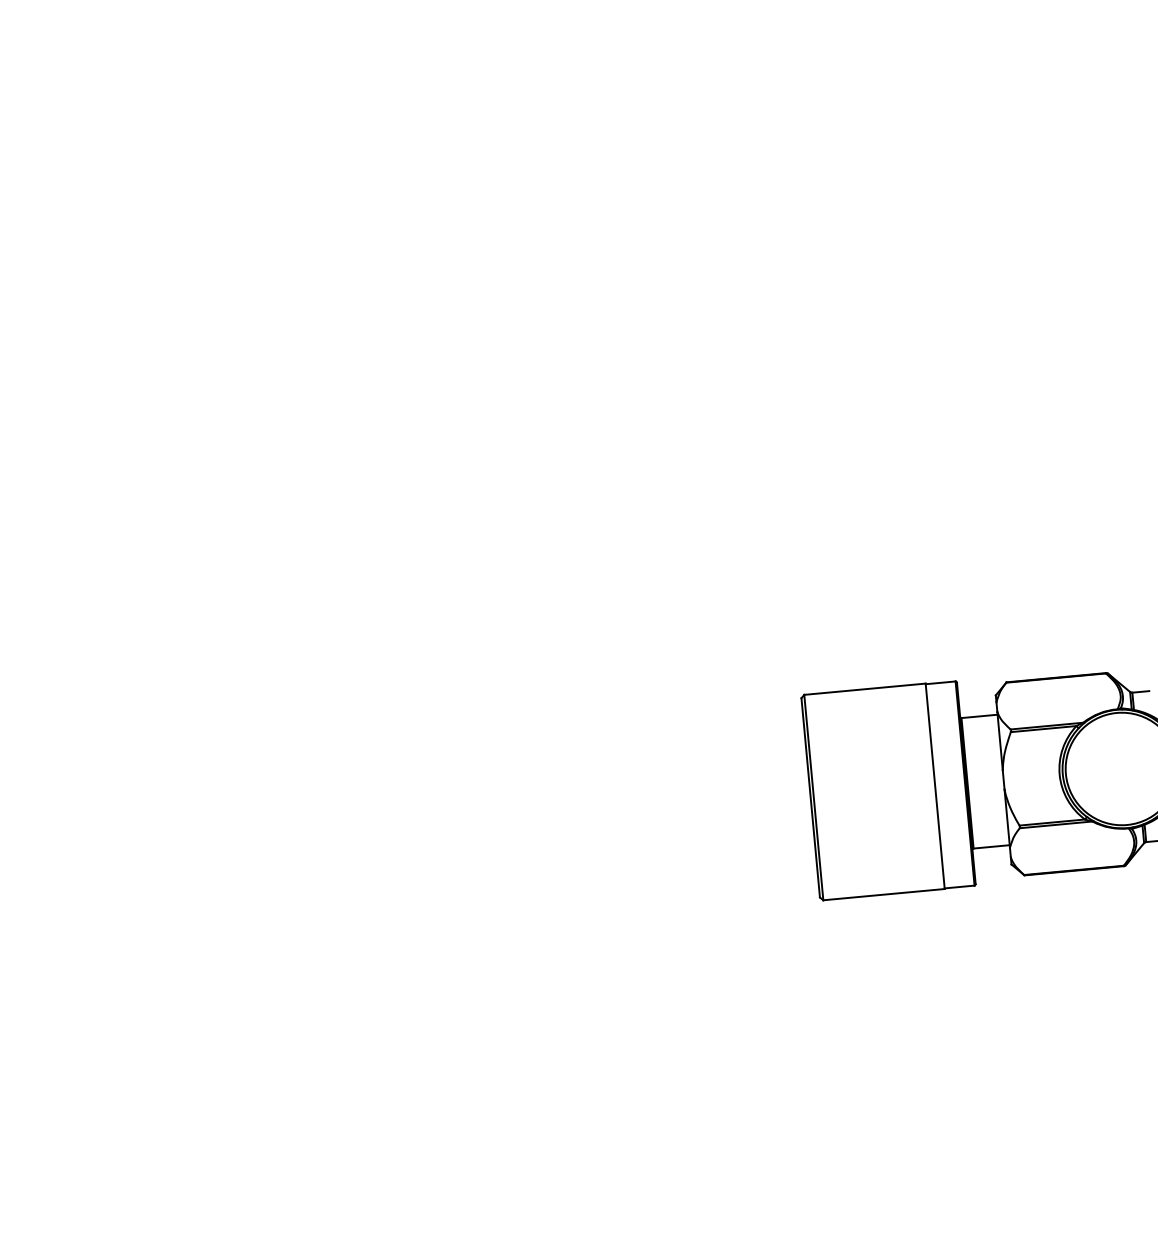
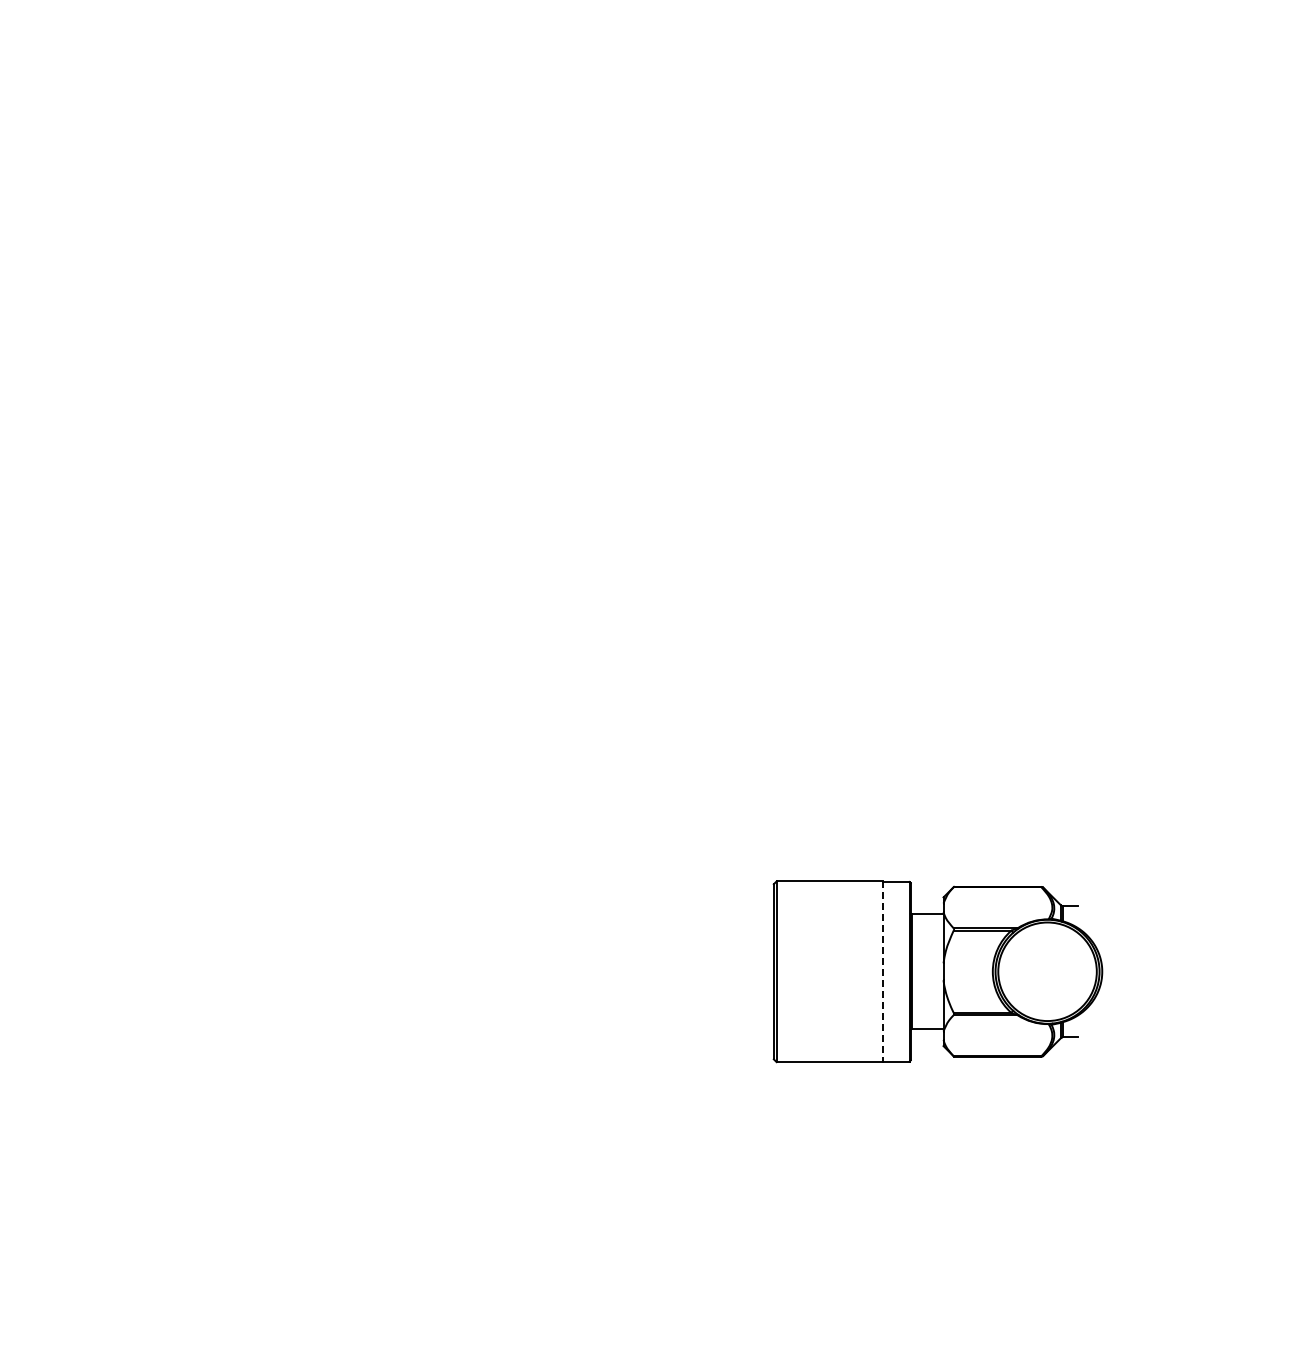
line: (935, 787) -> (883, 972), solid -> dashed

